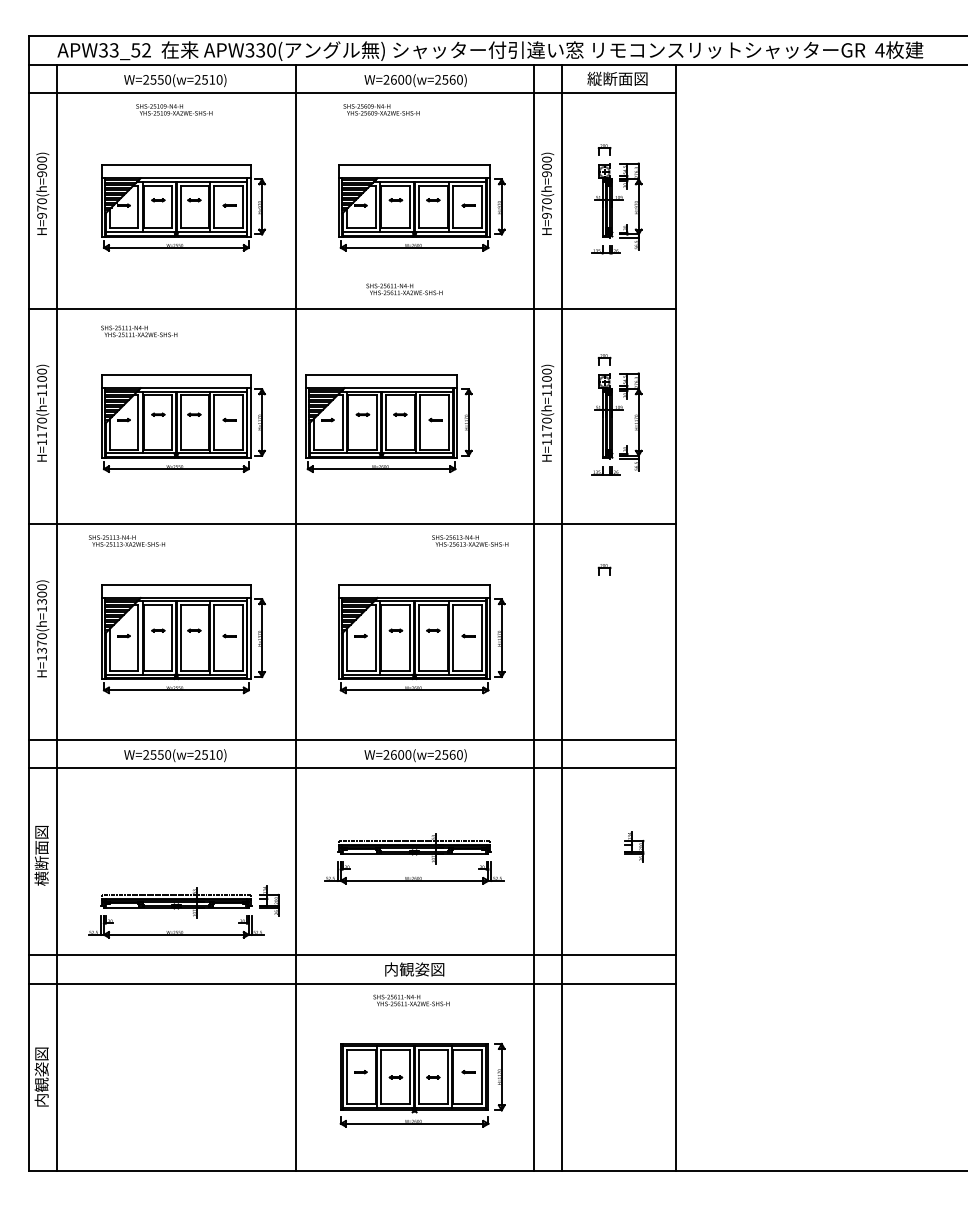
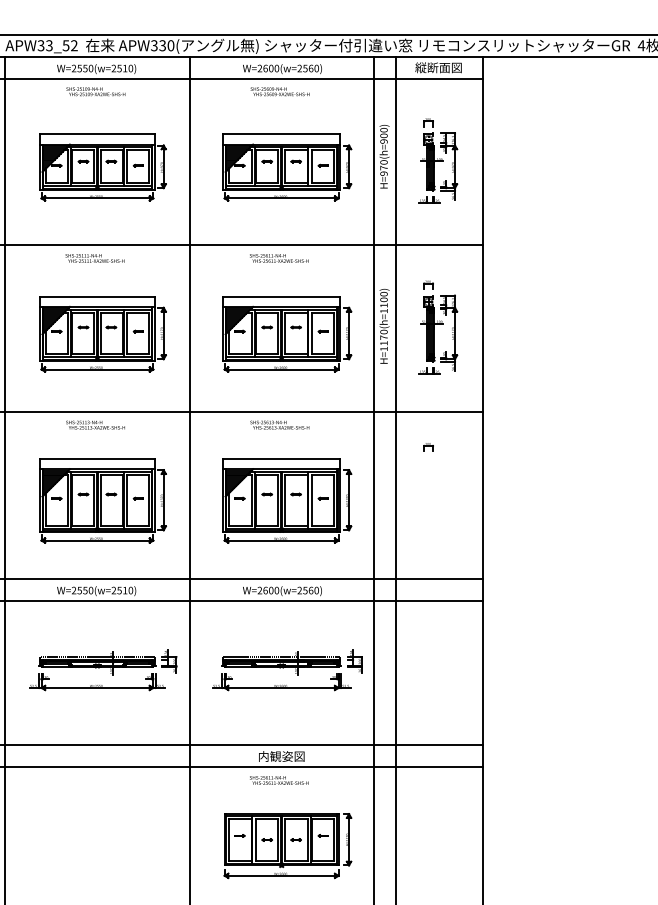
text: (381, 109) -> (280, 91), moved
text: (404, 289) -> (279, 258), moved
text: (139, 331) -> (95, 258), moved
part: (388, 423) -> (286, 334), moved
text: (127, 540) -> (95, 424), moved
text: (470, 540) -> (280, 424), moved
part: (634, 846) -> (355, 661), moved
part: (183, 911) -> (102, 669), moved

